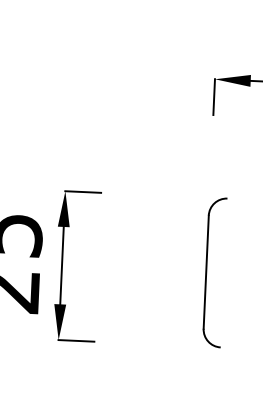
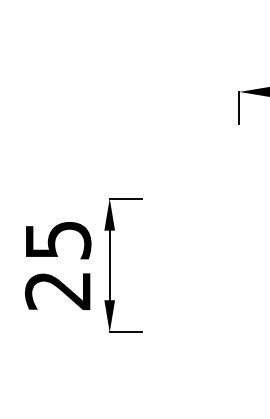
part: (206, 272) -> (239, 265), removed

